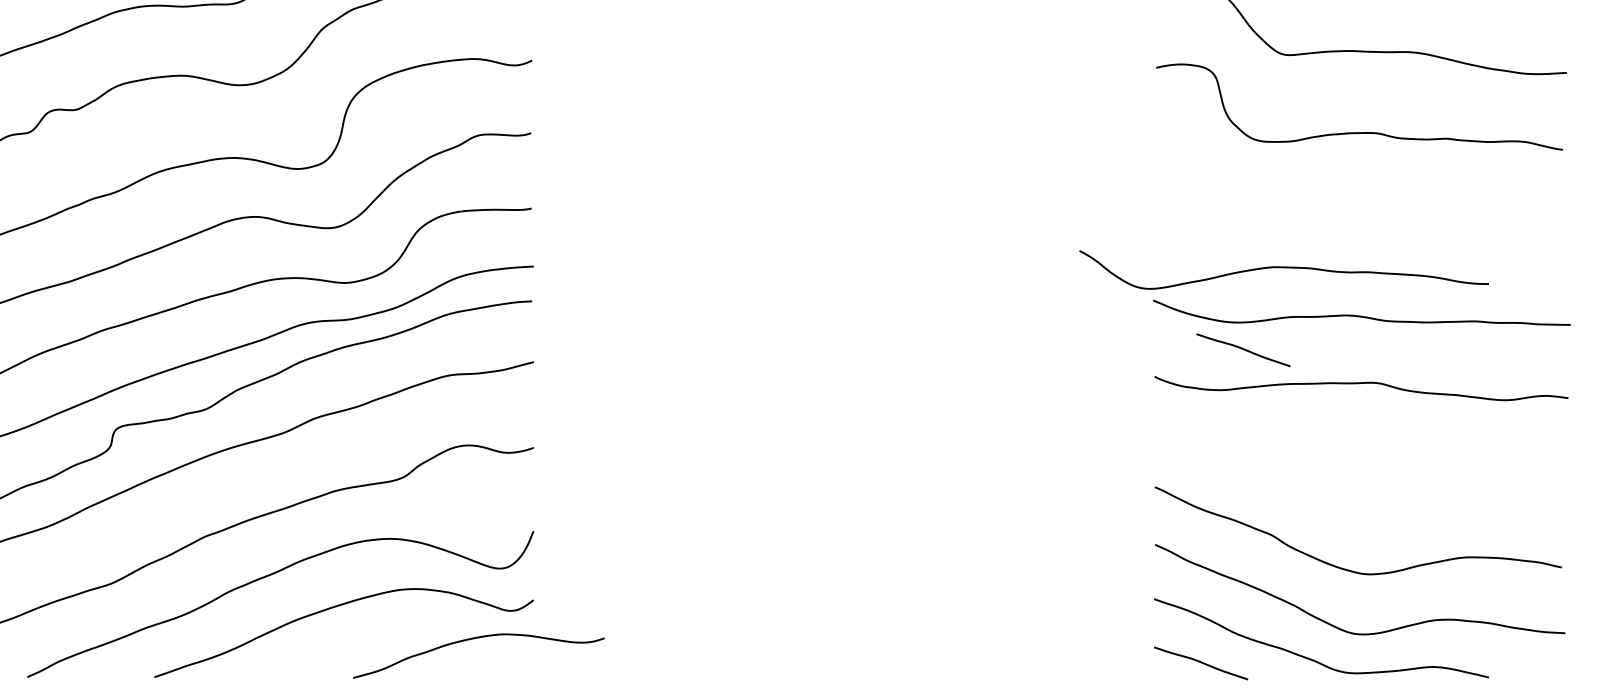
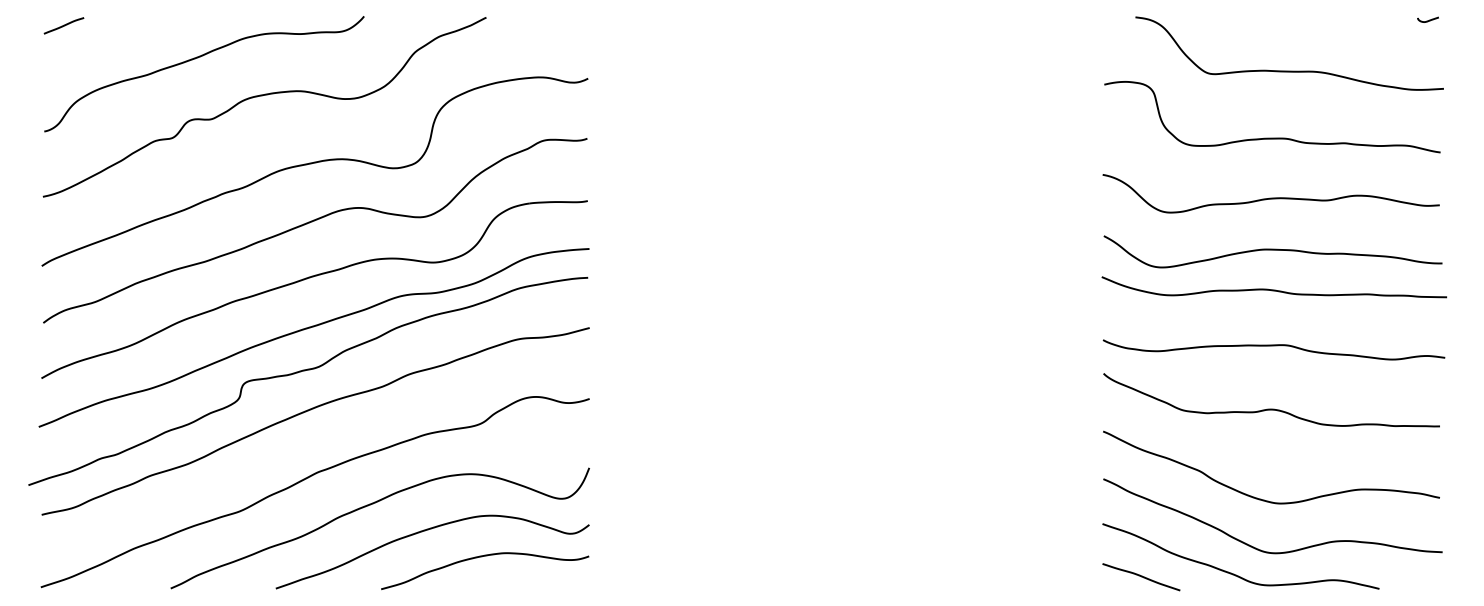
curve: (1357, 204) -> (1270, 197), added
curve: (1283, 268) -> (1272, 250), moved
curve: (1243, 350) -> (1176, 318), removed
curve: (1358, 459) -> (1271, 408), added
curve: (475, 639) -> (482, 557), moved

